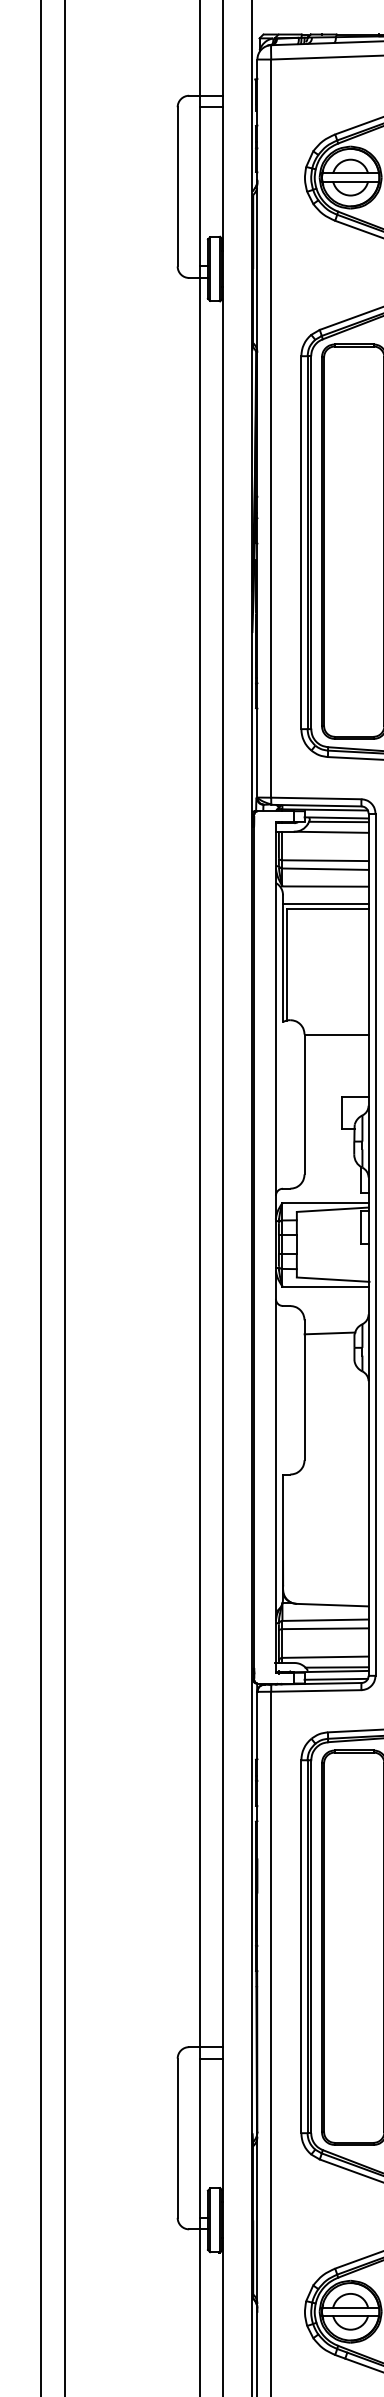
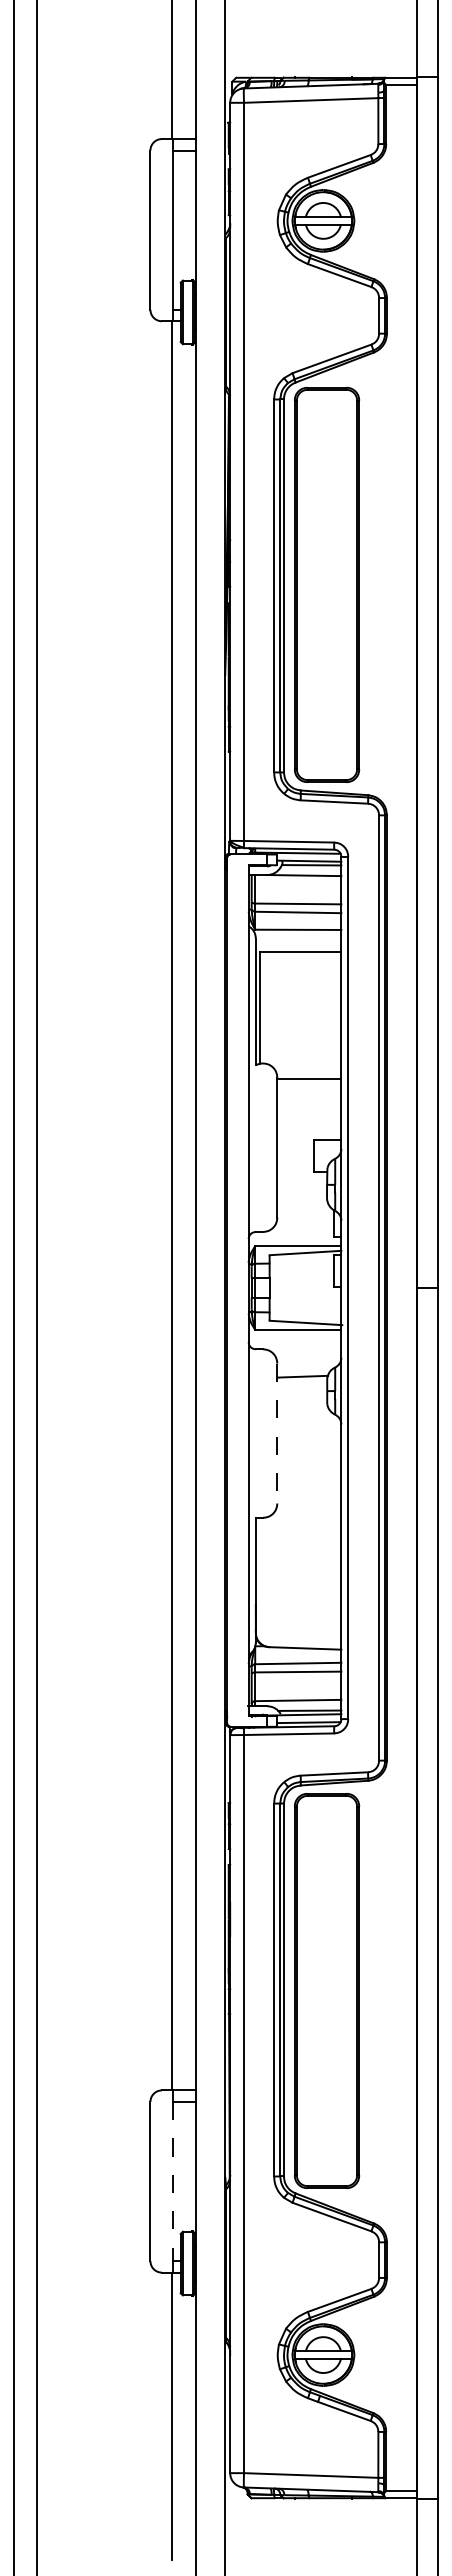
line: (325, 904) -> (298, 947), removed
line: (304, 1390) -> (277, 1433), solid -> dashed
line: (200, 2138) -> (173, 2181), solid -> dashed

